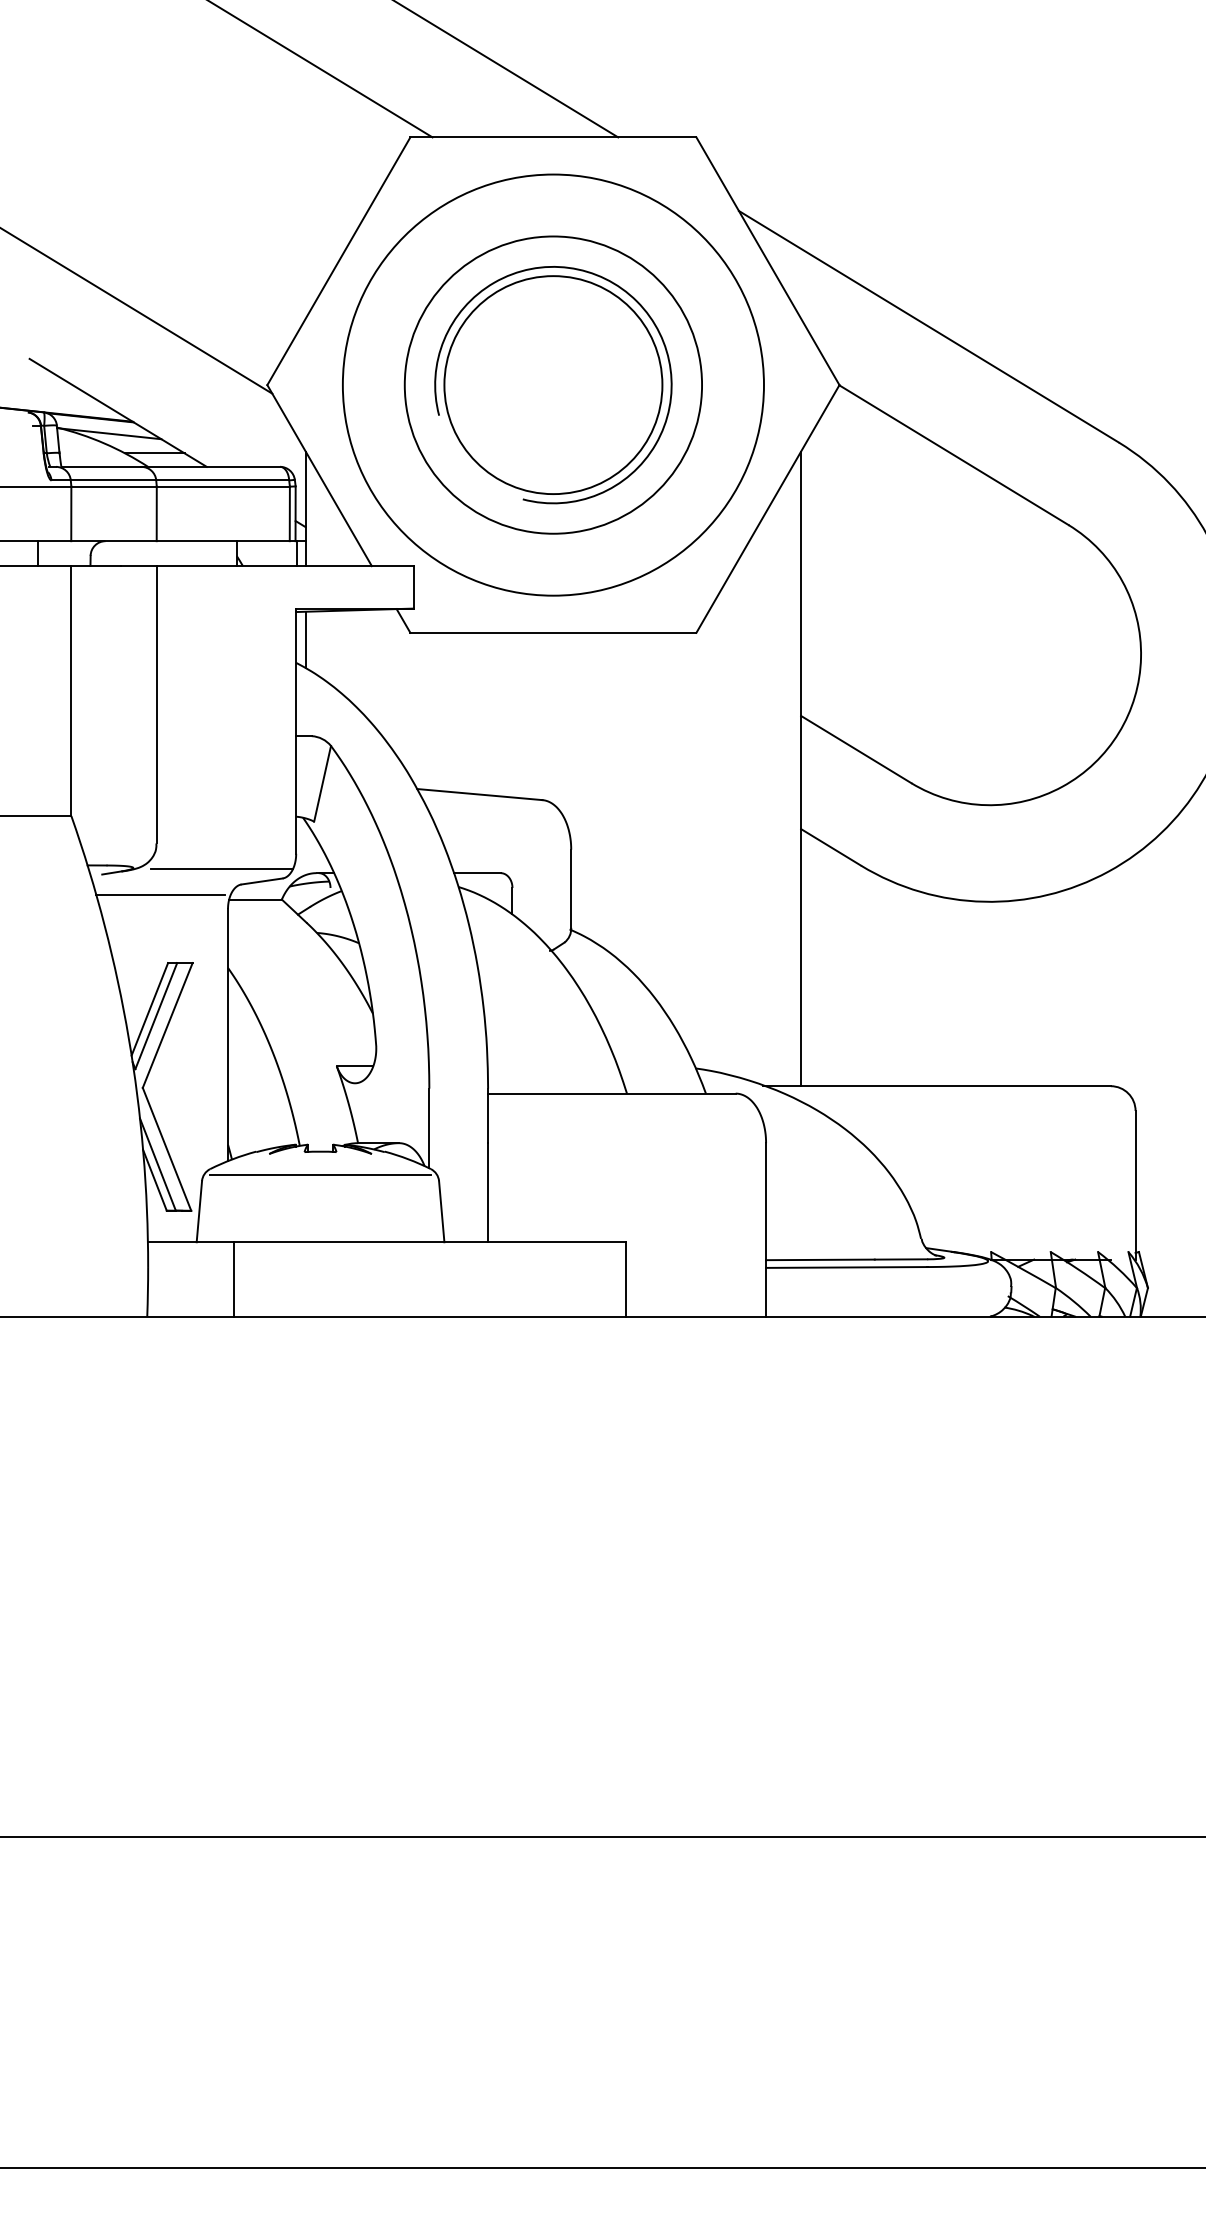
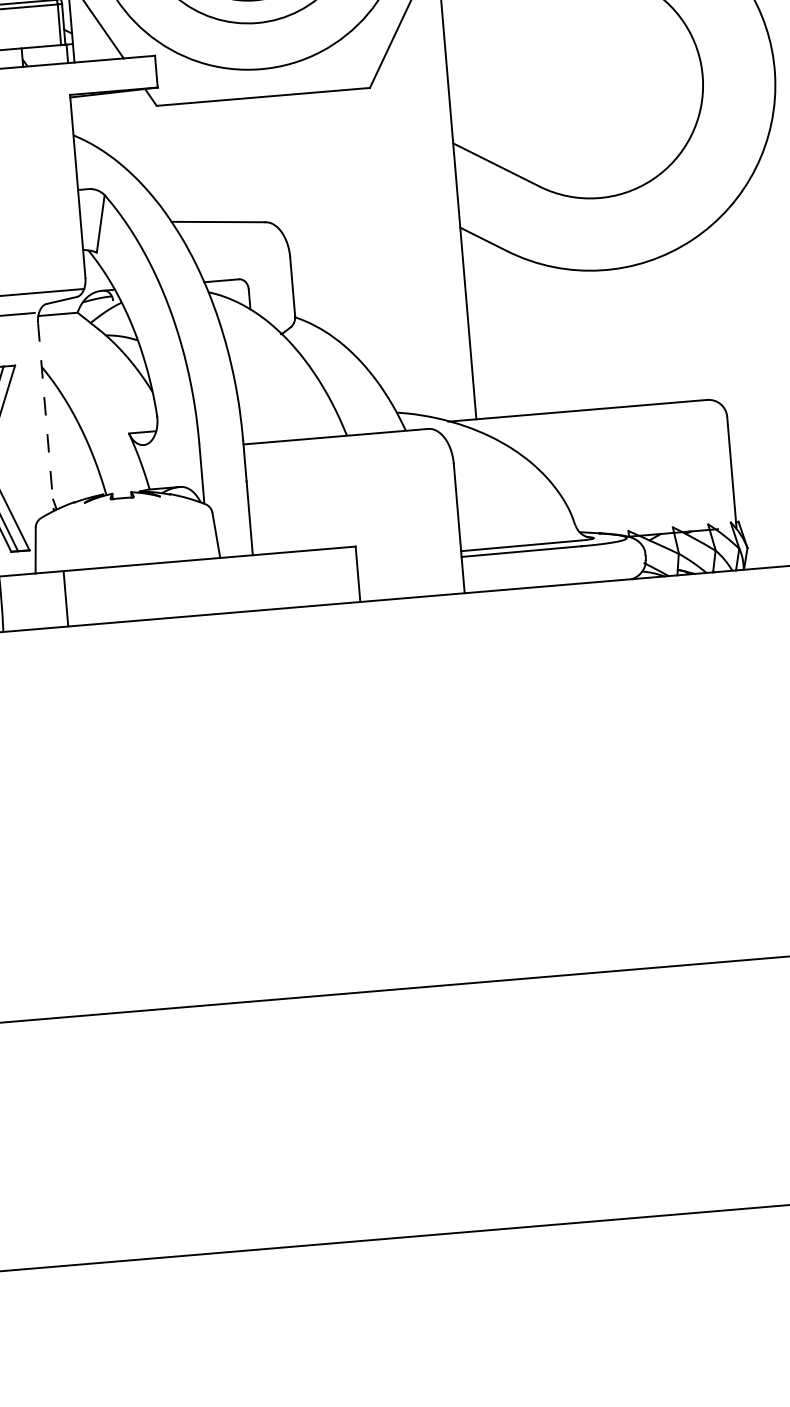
line: (305, 639) -> (78, 117), removed
line: (228, 1035) -> (46, 417), solid -> dashed
line: (320, 1175) -> (123, 515), removed

